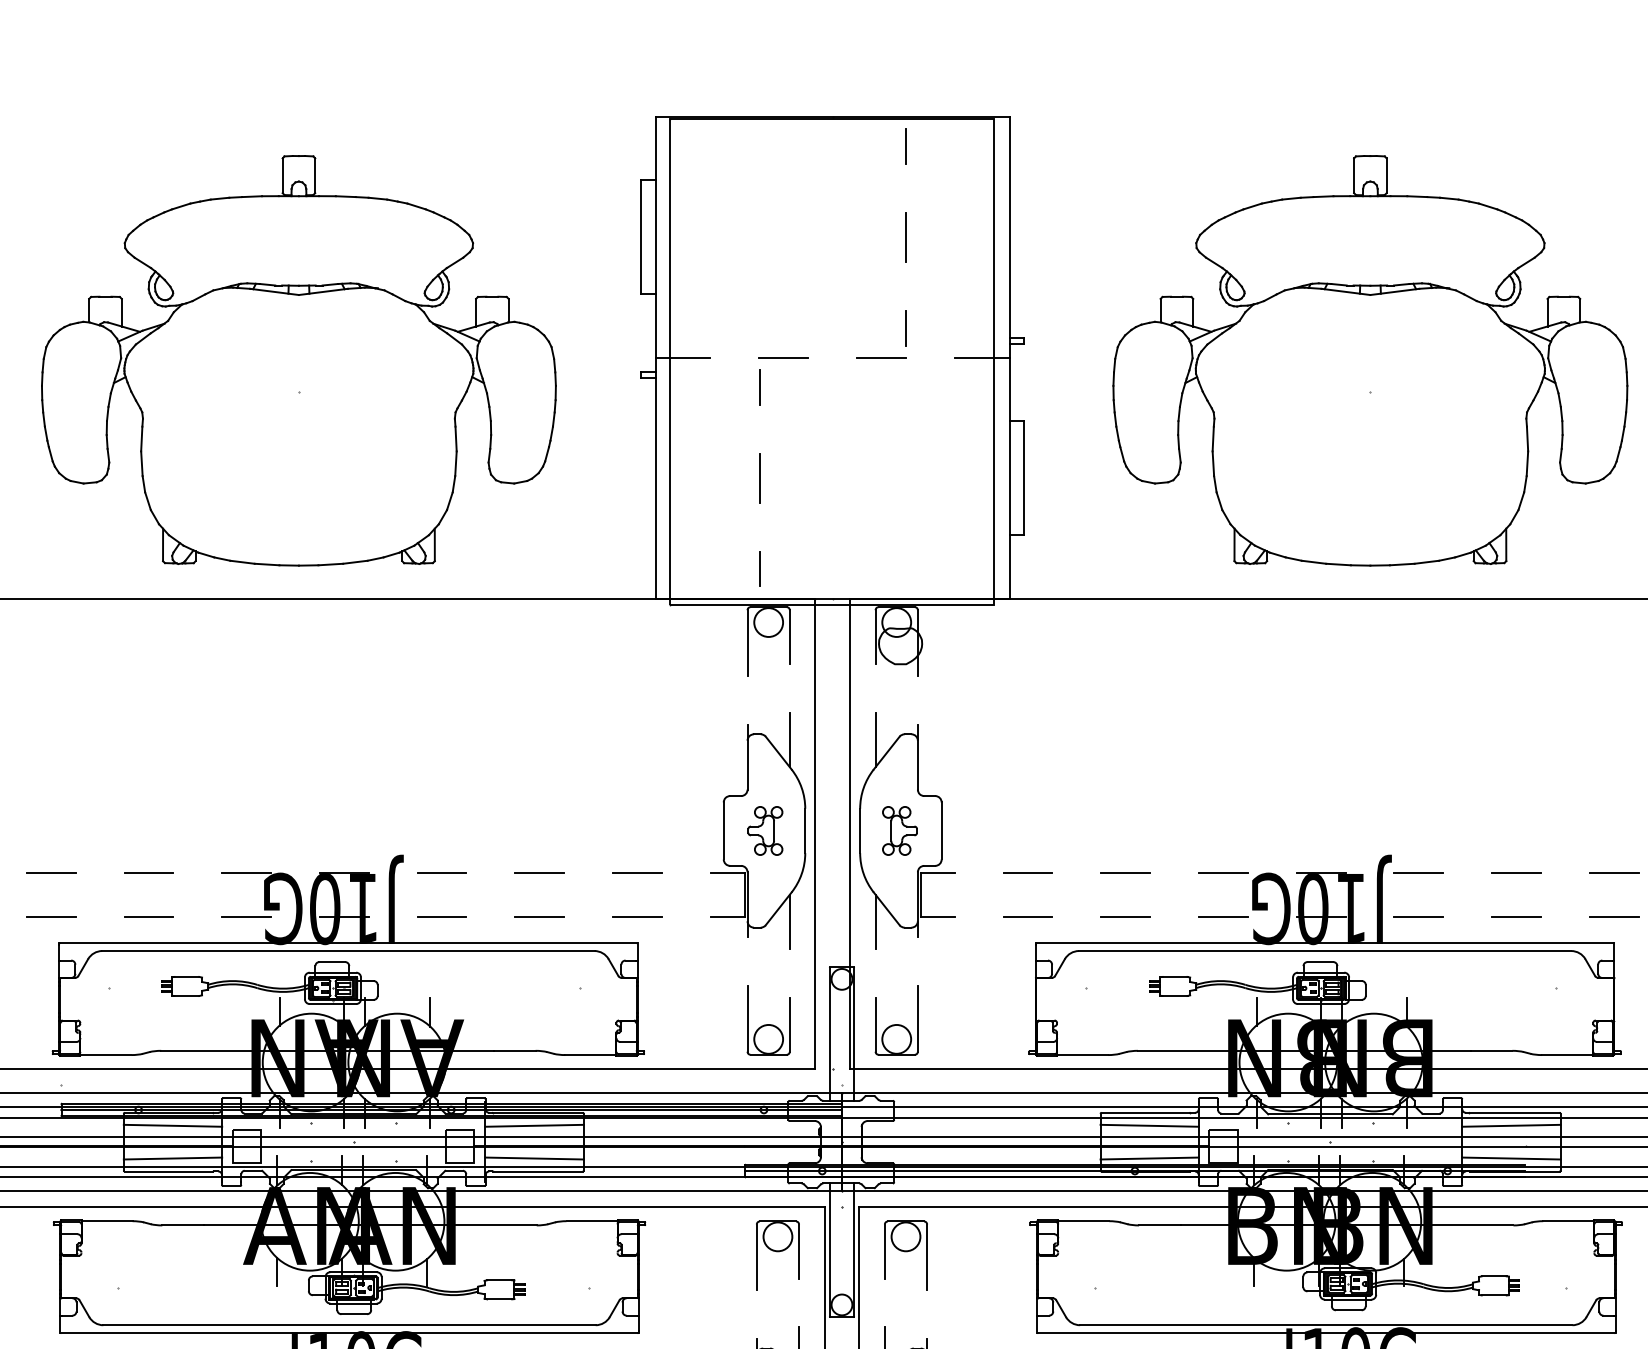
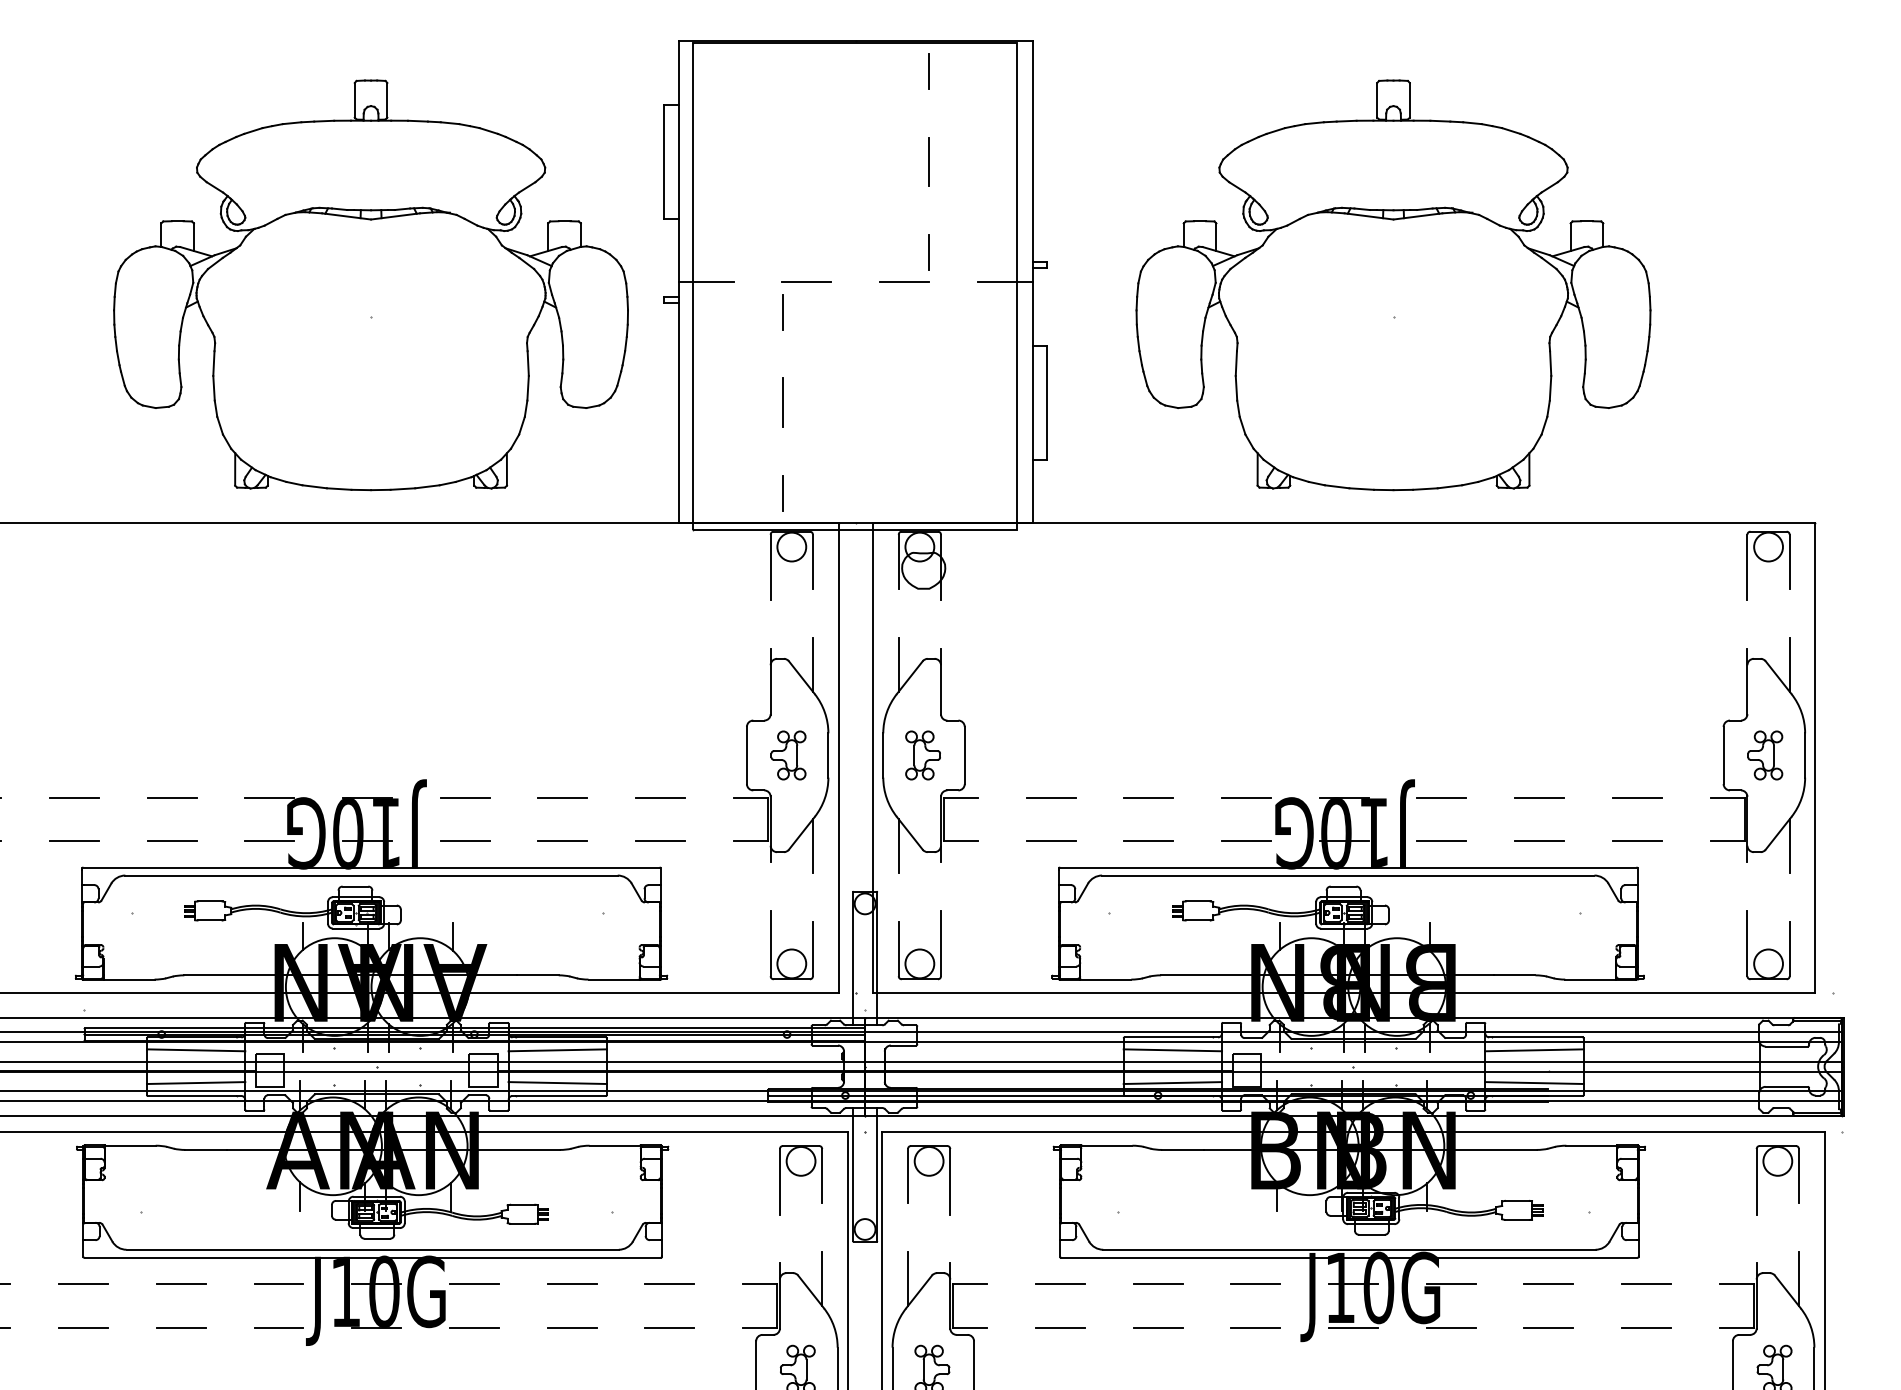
part: (298, 360) -> (370, 285), moved

